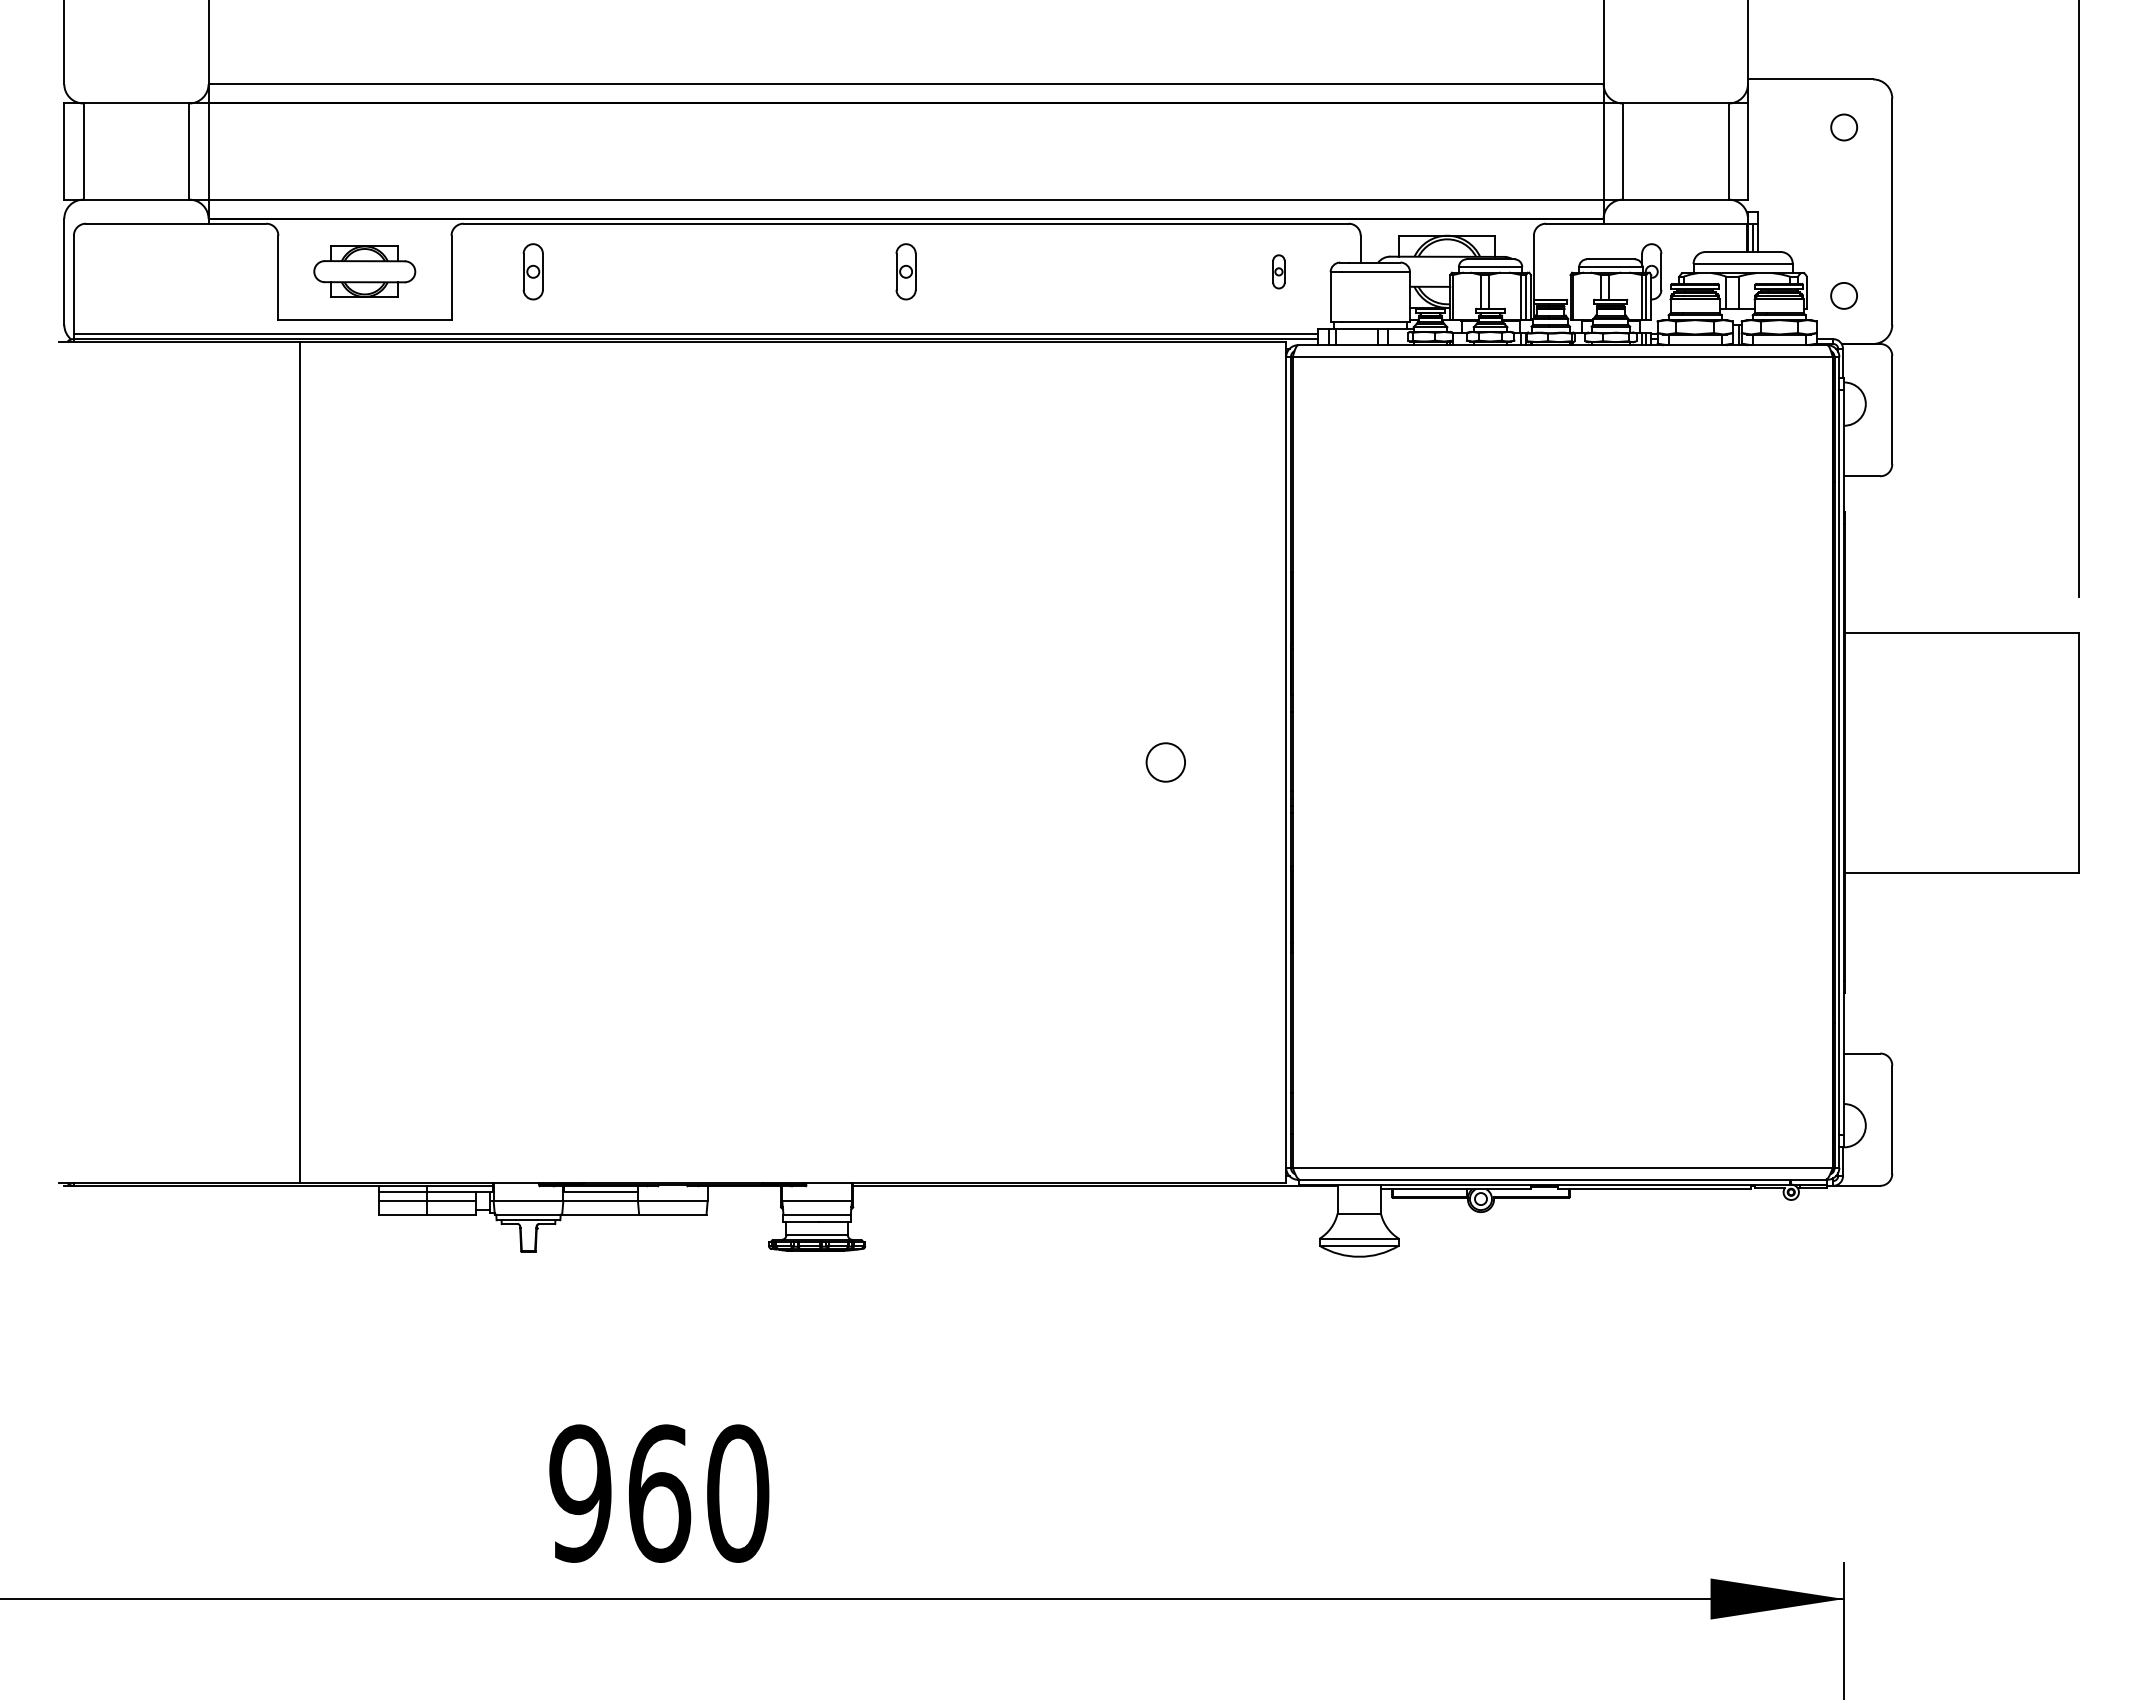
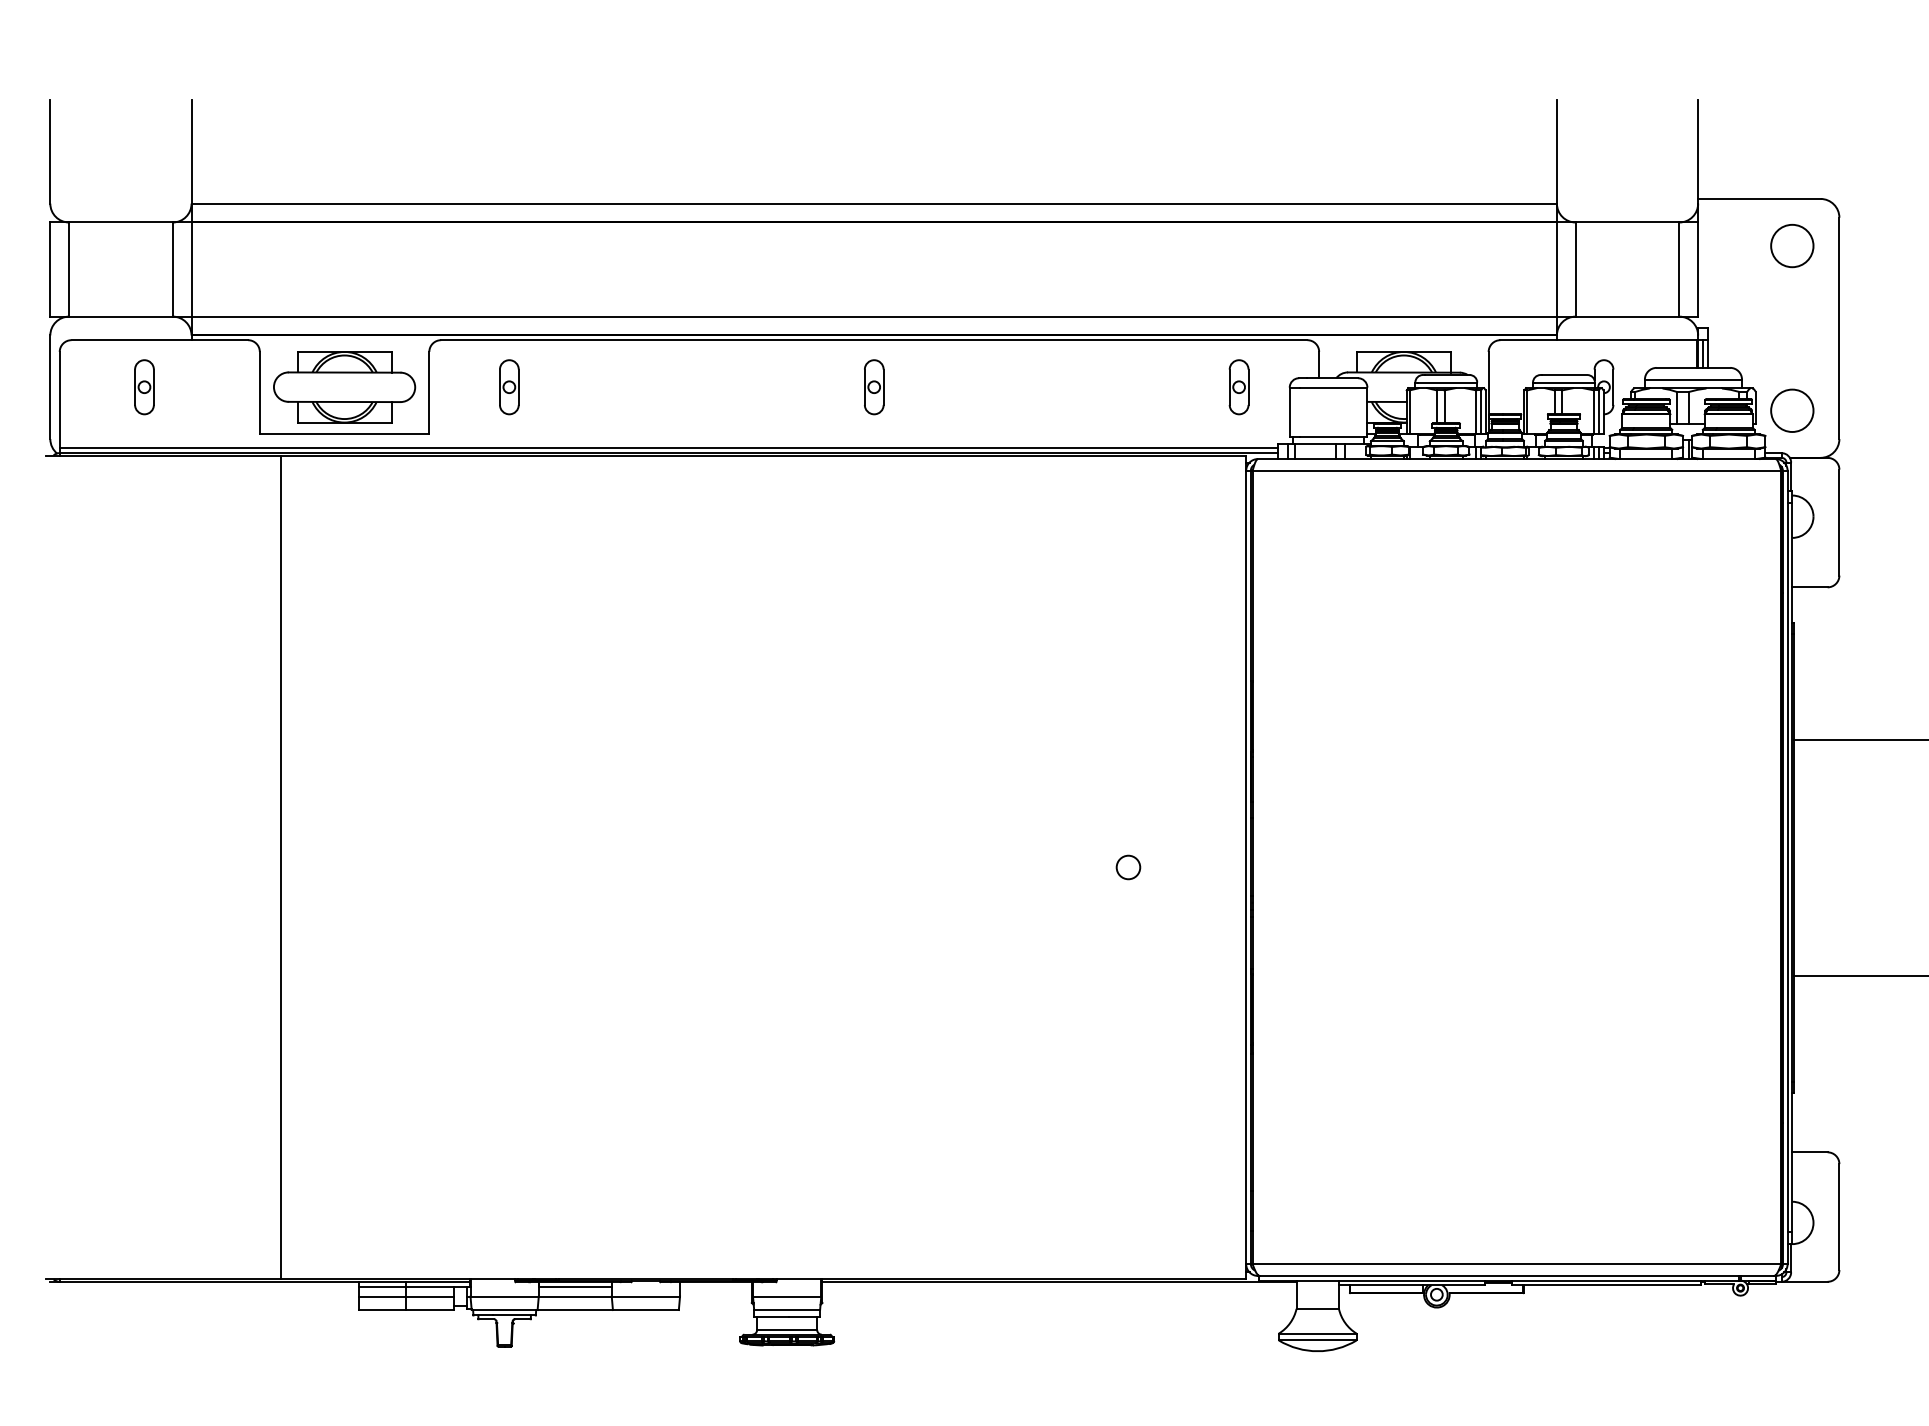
circle: (1843, 127) -> (1791, 246), size x1.67
part: (160, 271) -> (144, 386), added
part: (364, 271) -> (344, 386), size x1.43
part: (1278, 271) -> (1238, 386), size x1.67
circle: (1843, 295) -> (1791, 410), size x1.67
circle: (1165, 762) -> (1128, 867), size x0.62

